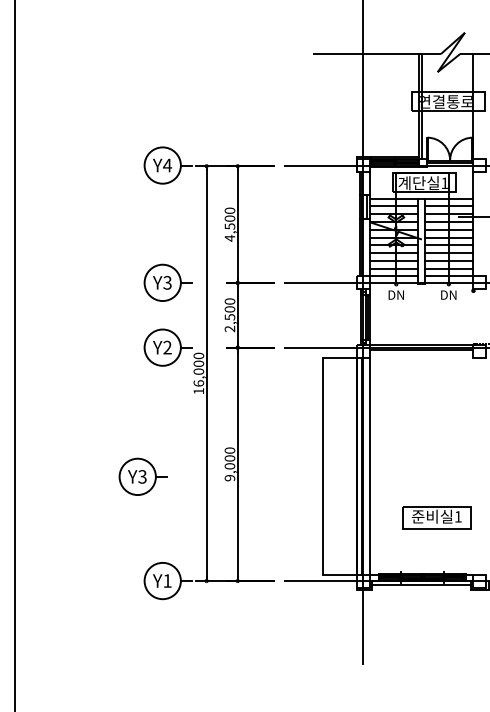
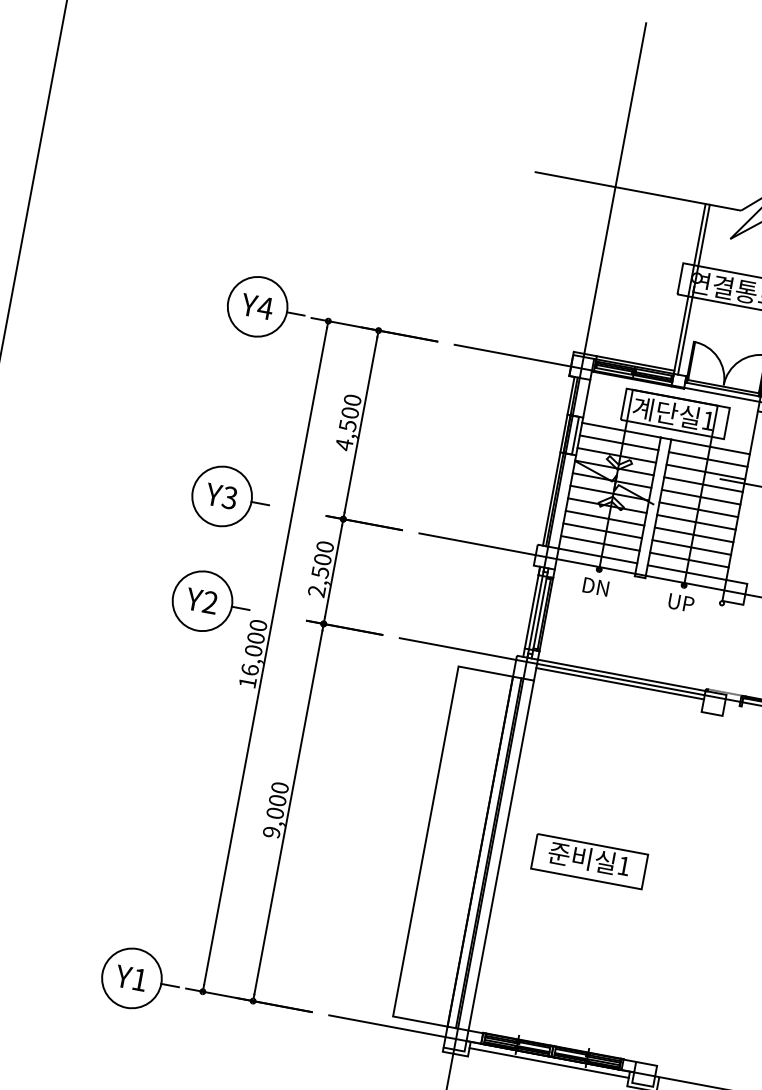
text: (448, 294) -> (680, 601), DN -> UP
part: (142, 476) -> (130, 803), removed
part: (436, 517) -> (588, 860), moved

